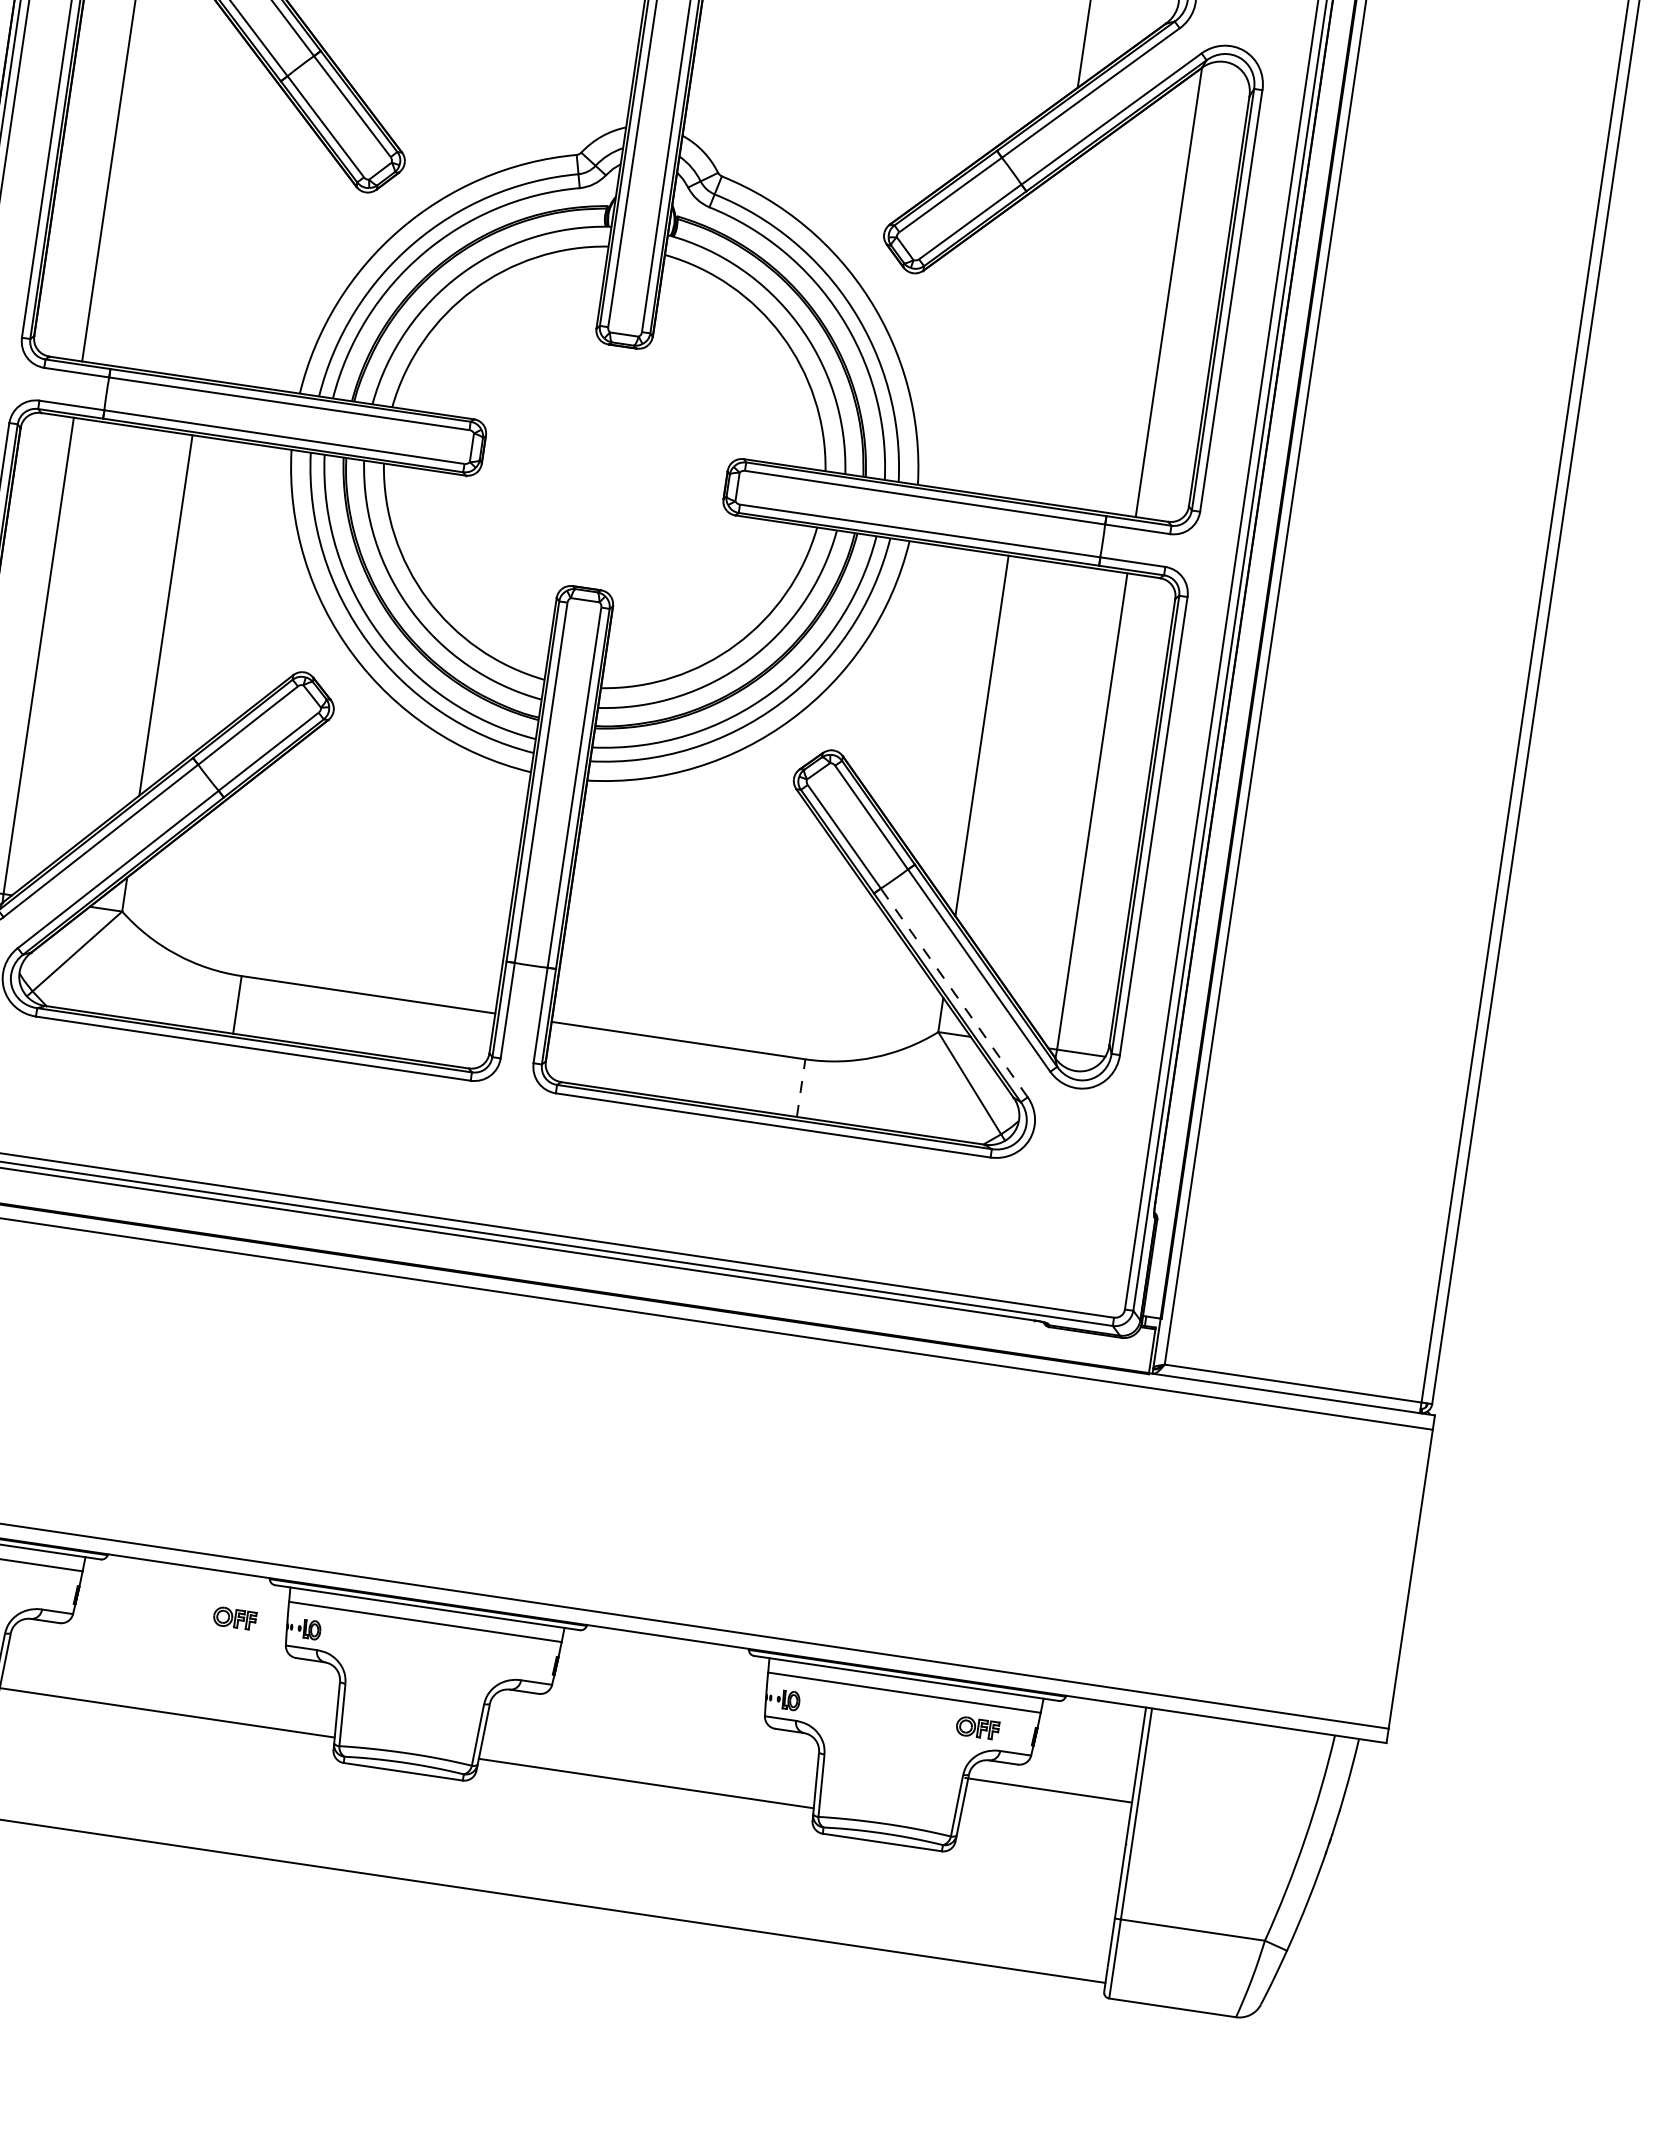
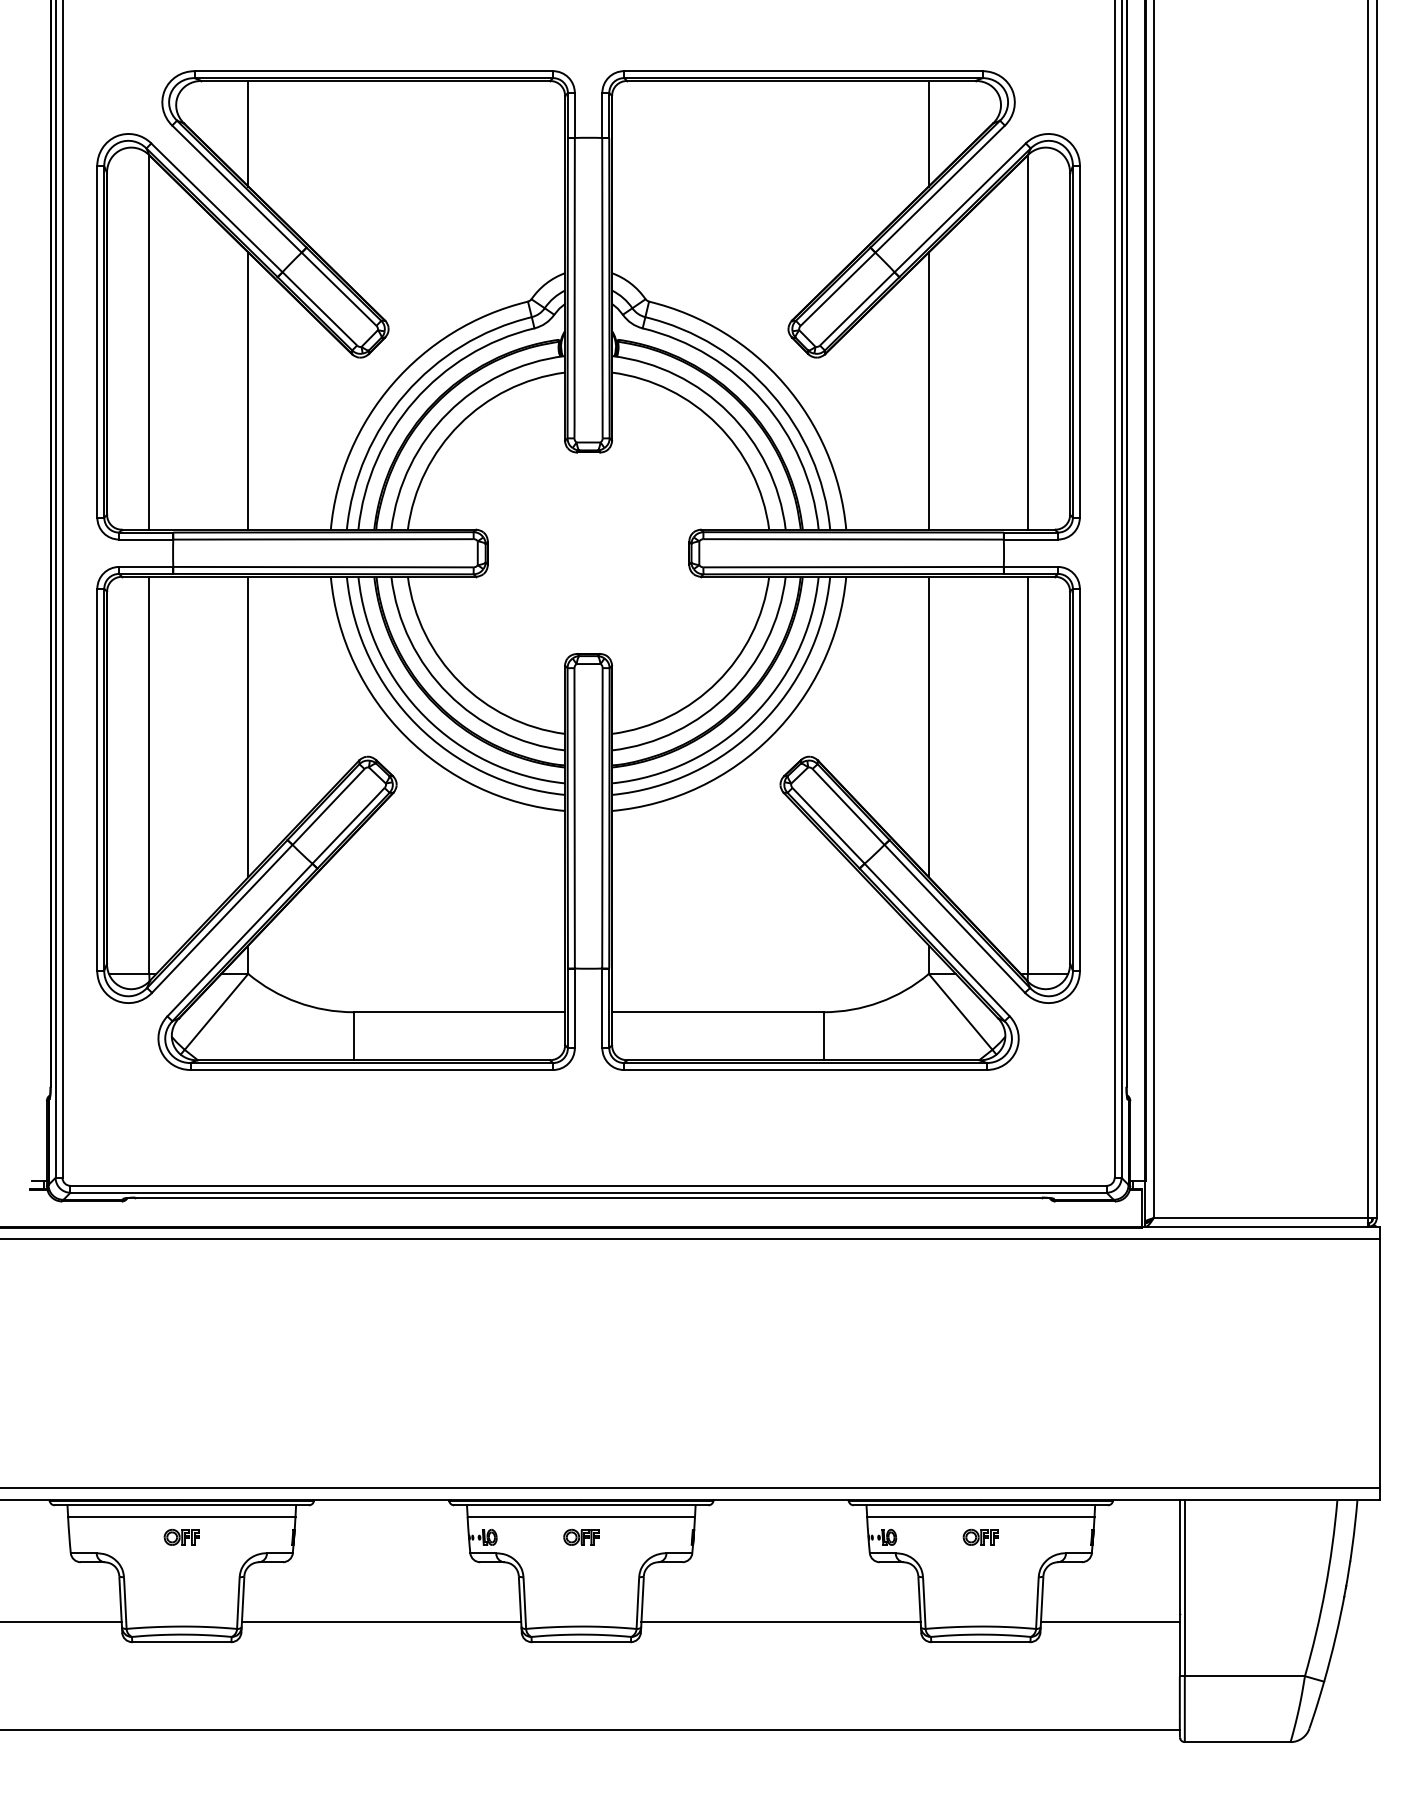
line: (225, 212) -> (248, 390), added
line: (1041, 332) -> (928, 390), added
line: (953, 992) -> (936, 939), dashed -> solid
line: (801, 1087) -> (823, 1035), dashed -> solid
part: (235, 1617) -> (581, 1536), moved
part: (977, 1727) -> (980, 1536), moved
line: (1047, 1790) -> (1109, 1622), moved

